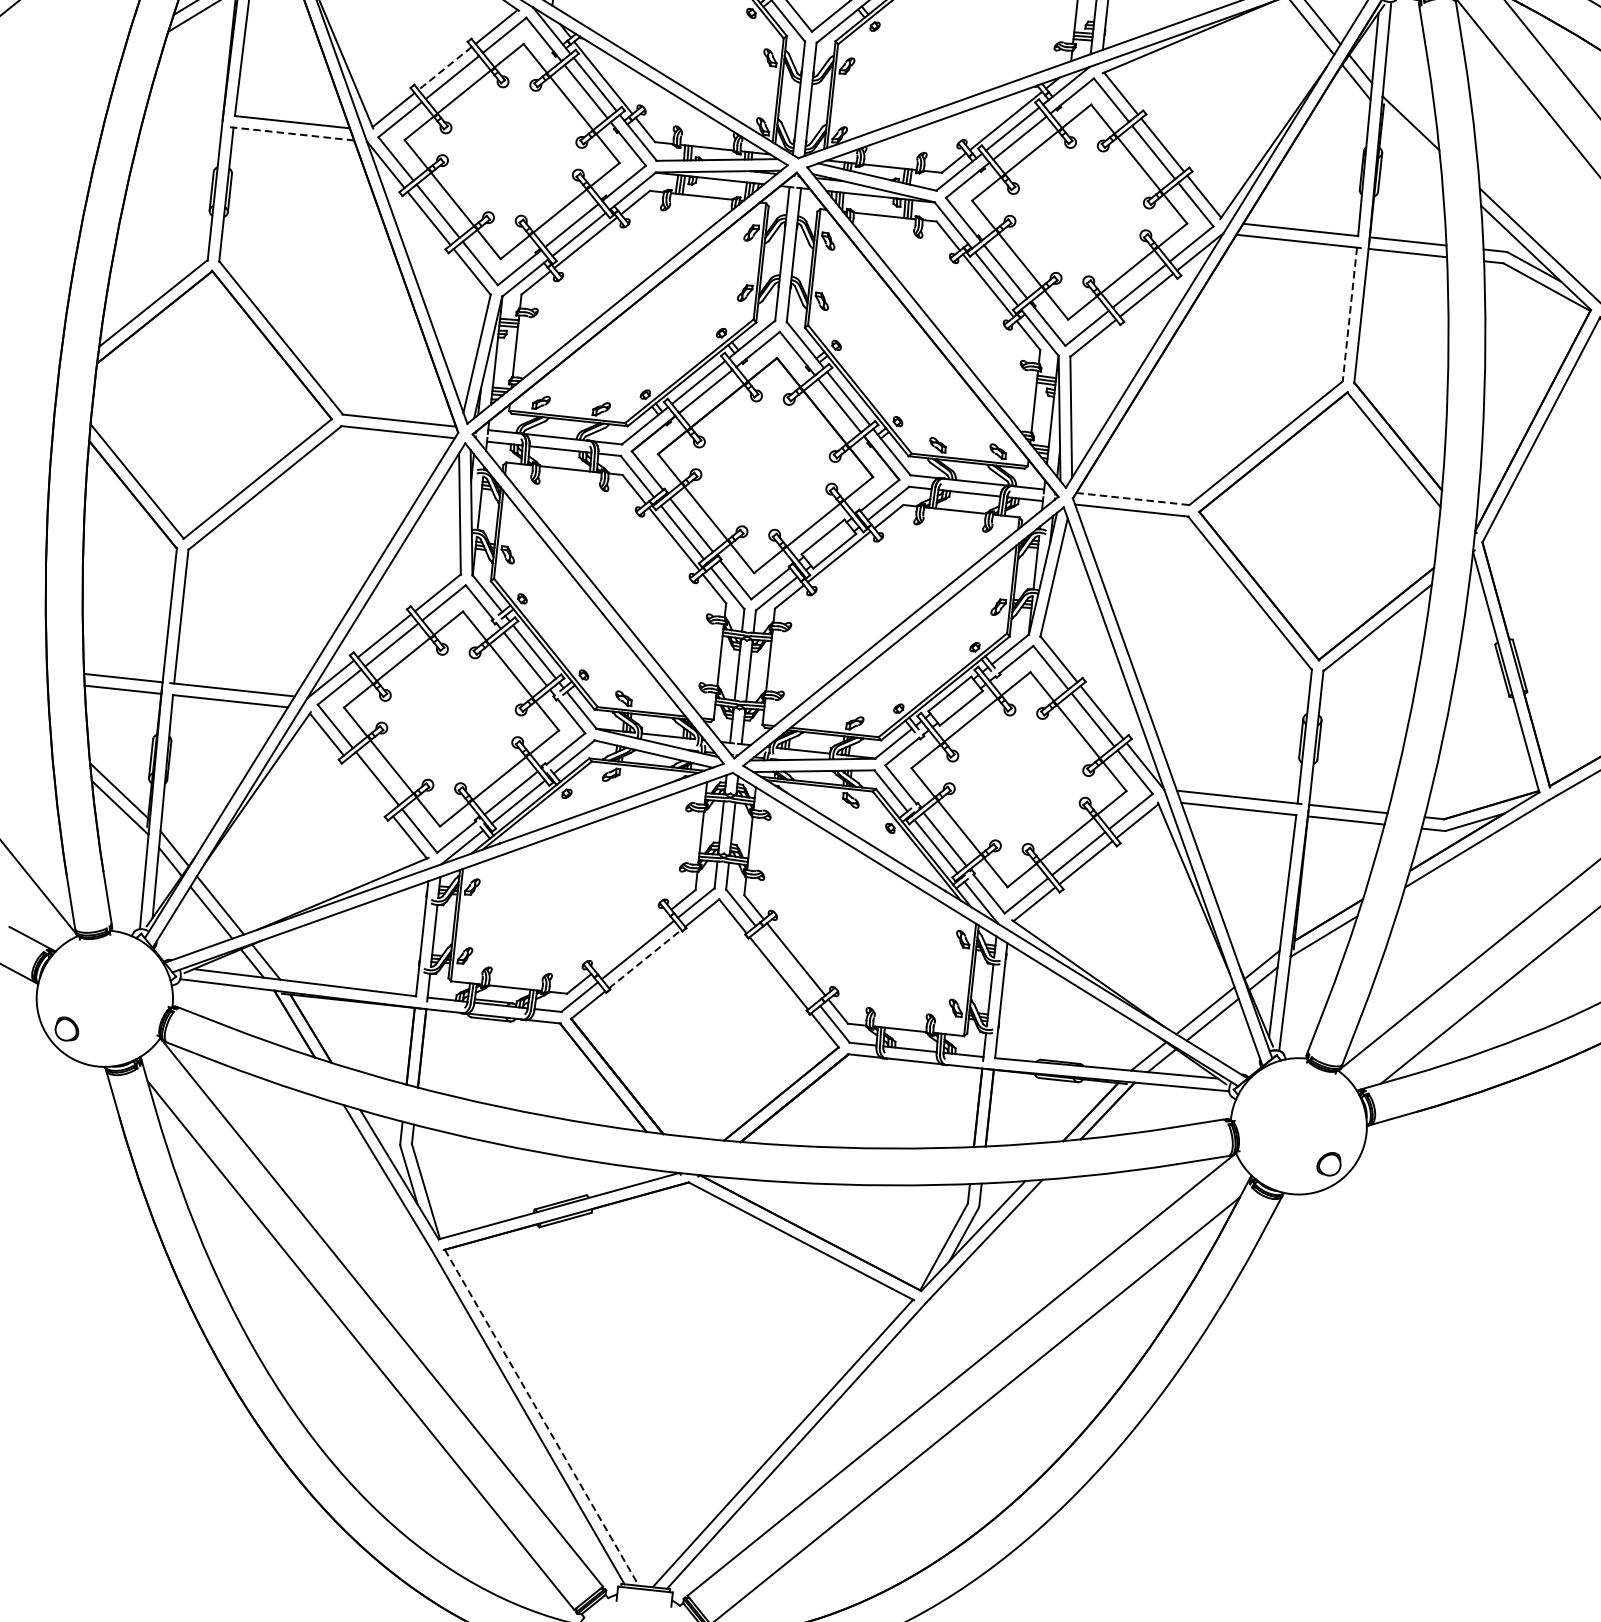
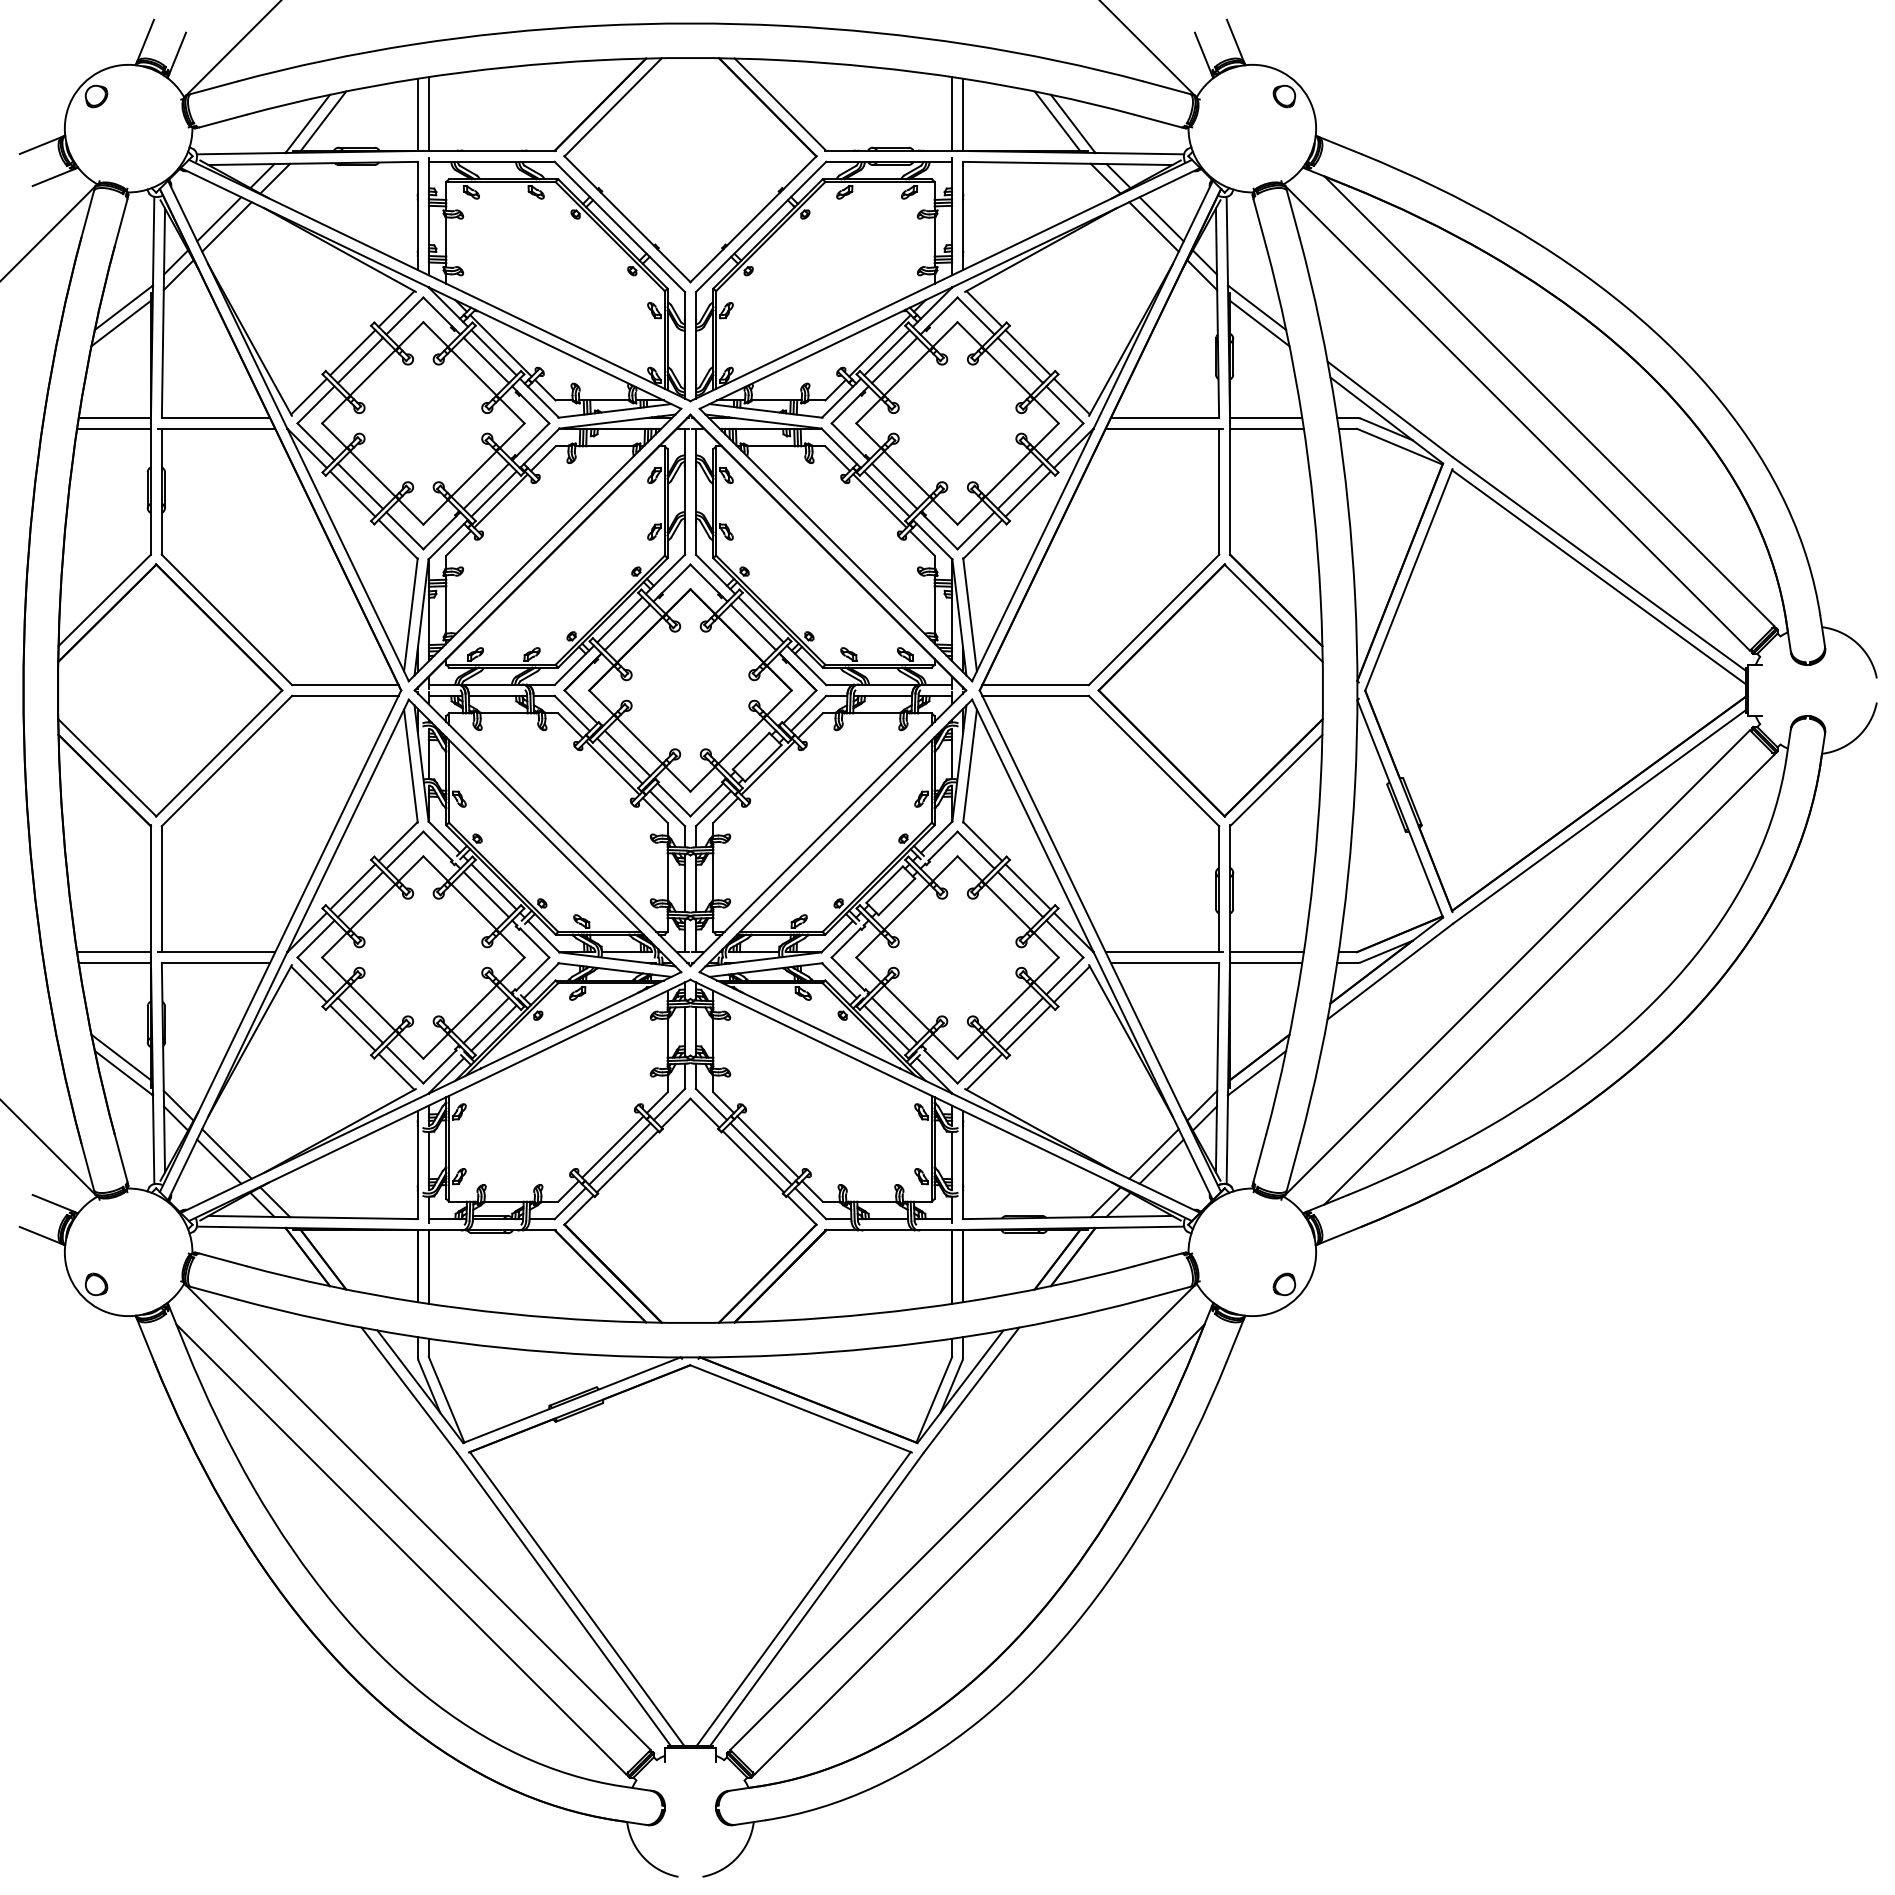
line: (444, 69) -> (352, 353), dashed -> solid
line: (184, 110) -> (114, 417), added
line: (182, 121) -> (113, 428), added
line: (291, 133) -> (216, 428), dashed -> solid
line: (1411, 140) -> (1259, 323), added
line: (1350, 315) -> (1219, 492), dashed -> solid
line: (1133, 499) -> (1036, 685), dashed -> solid
line: (368, 785) -> (352, 1027), added
line: (630, 941) -> (612, 1146), added
line: (645, 958) -> (627, 1161), dashed -> solid
line: (787, 965) -> (760, 1153), added
line: (542, 1418) -> (577, 1599), dashed -> solid

